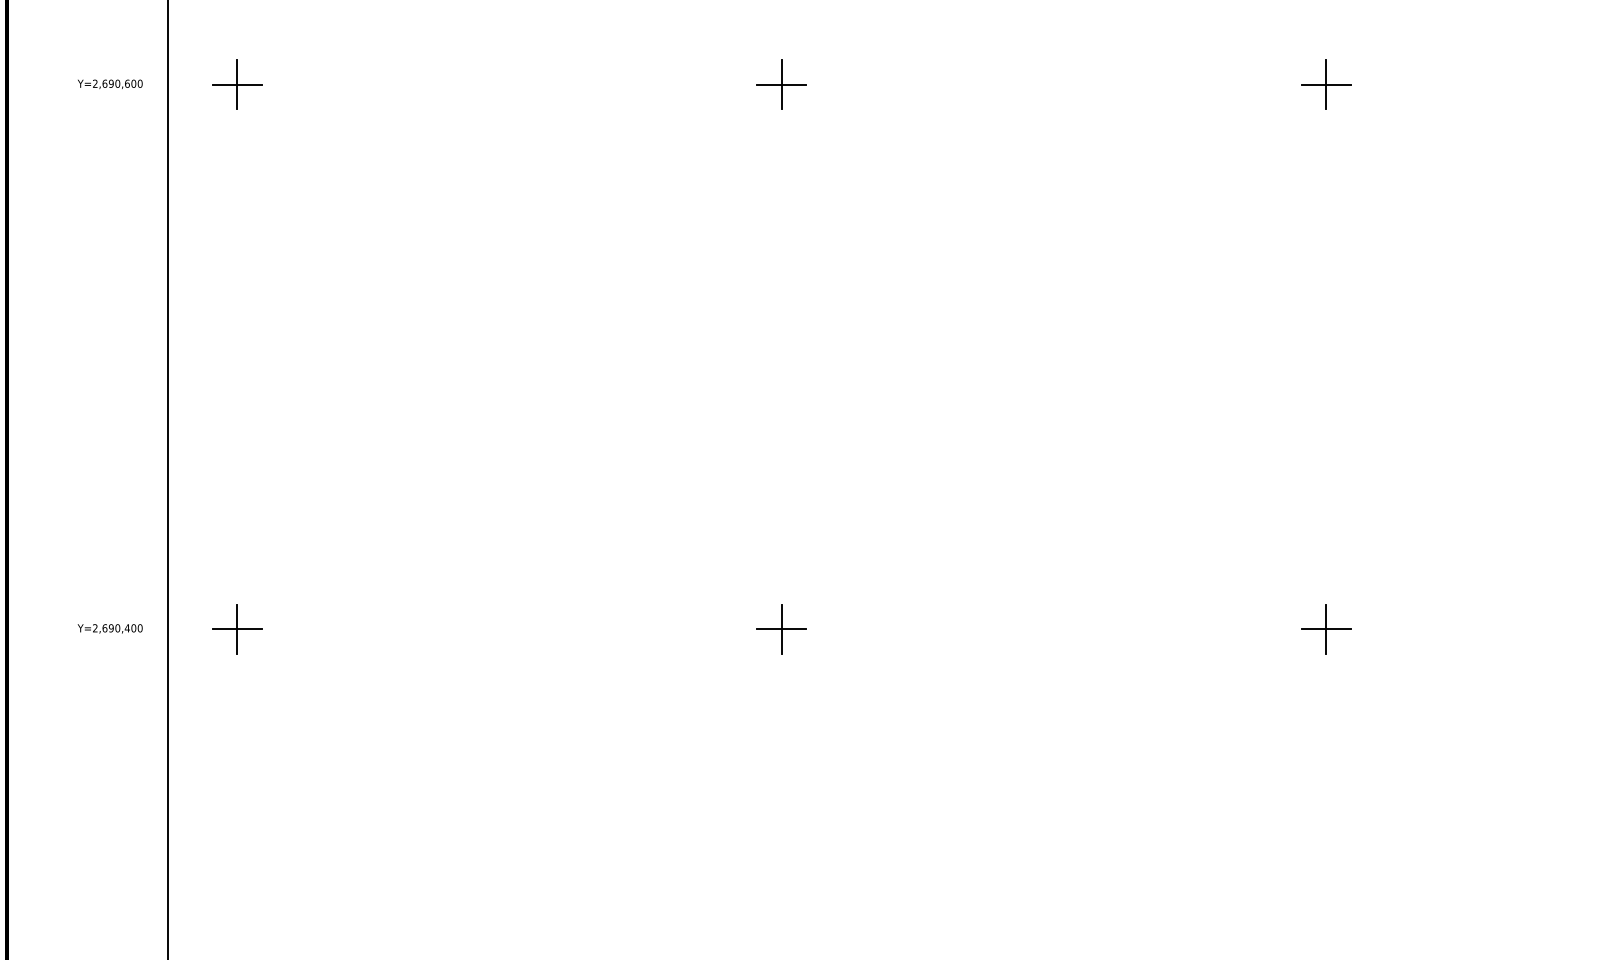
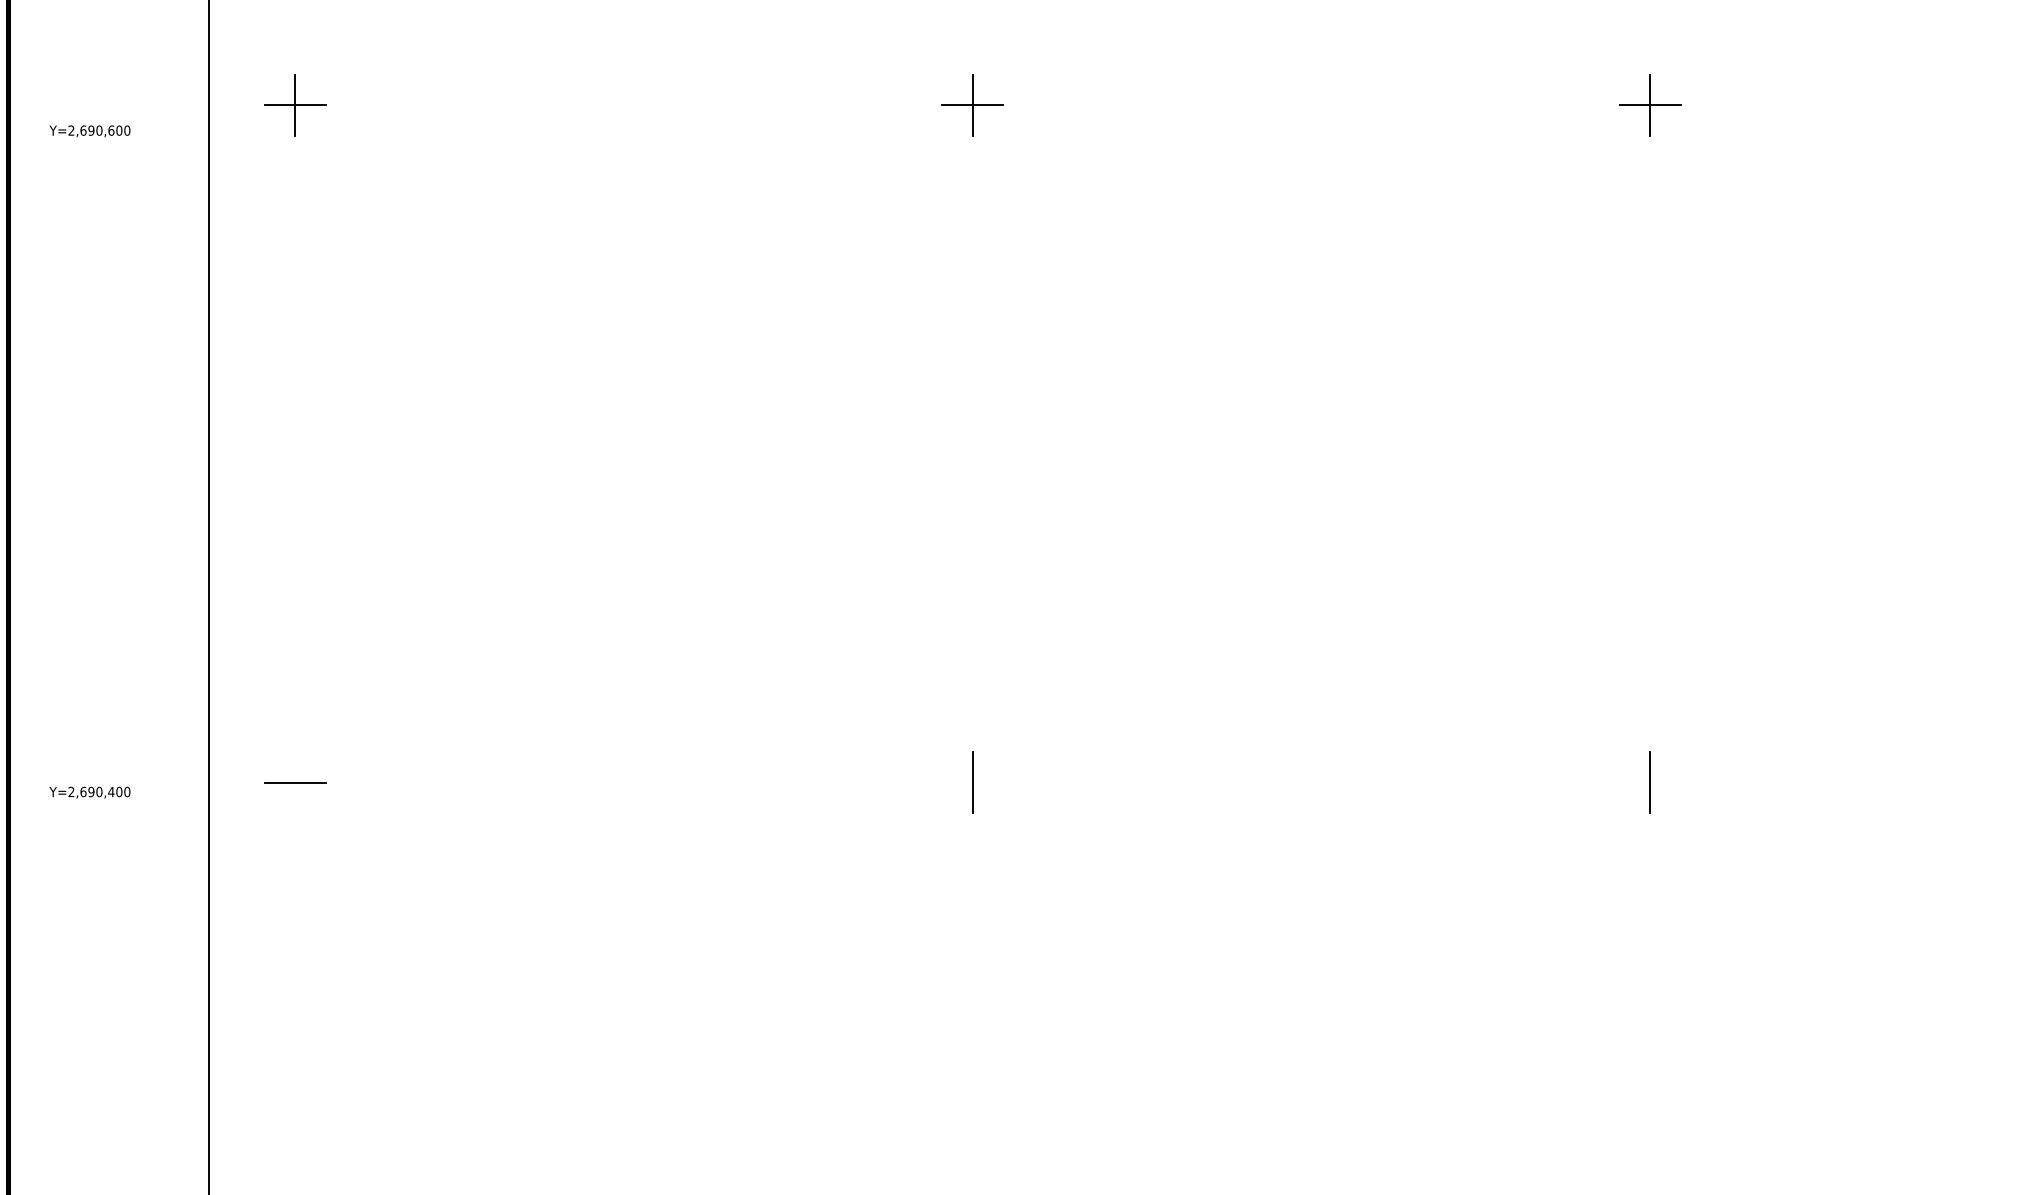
text: (110, 84) -> (90, 131), moved
text: (109, 628) -> (89, 792), moved
line: (237, 628) -> (295, 782), removed
line: (781, 629) -> (972, 783), removed
line: (1325, 629) -> (1649, 783), removed

